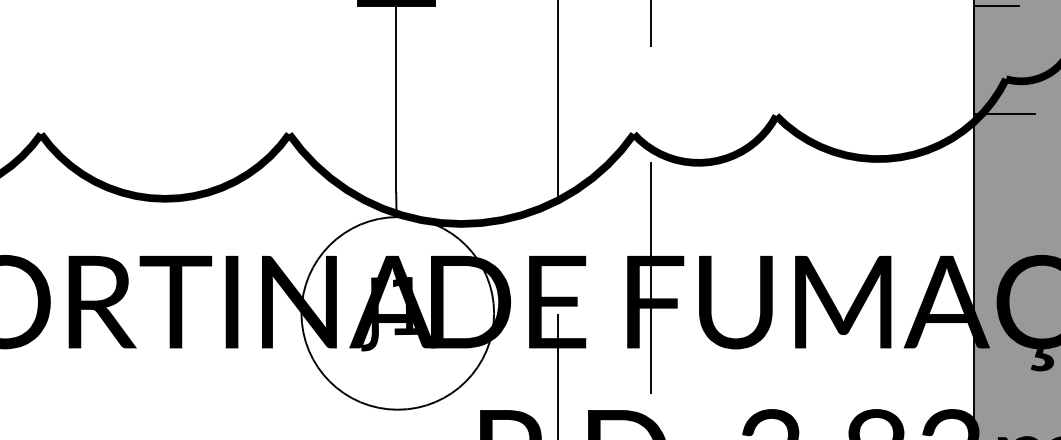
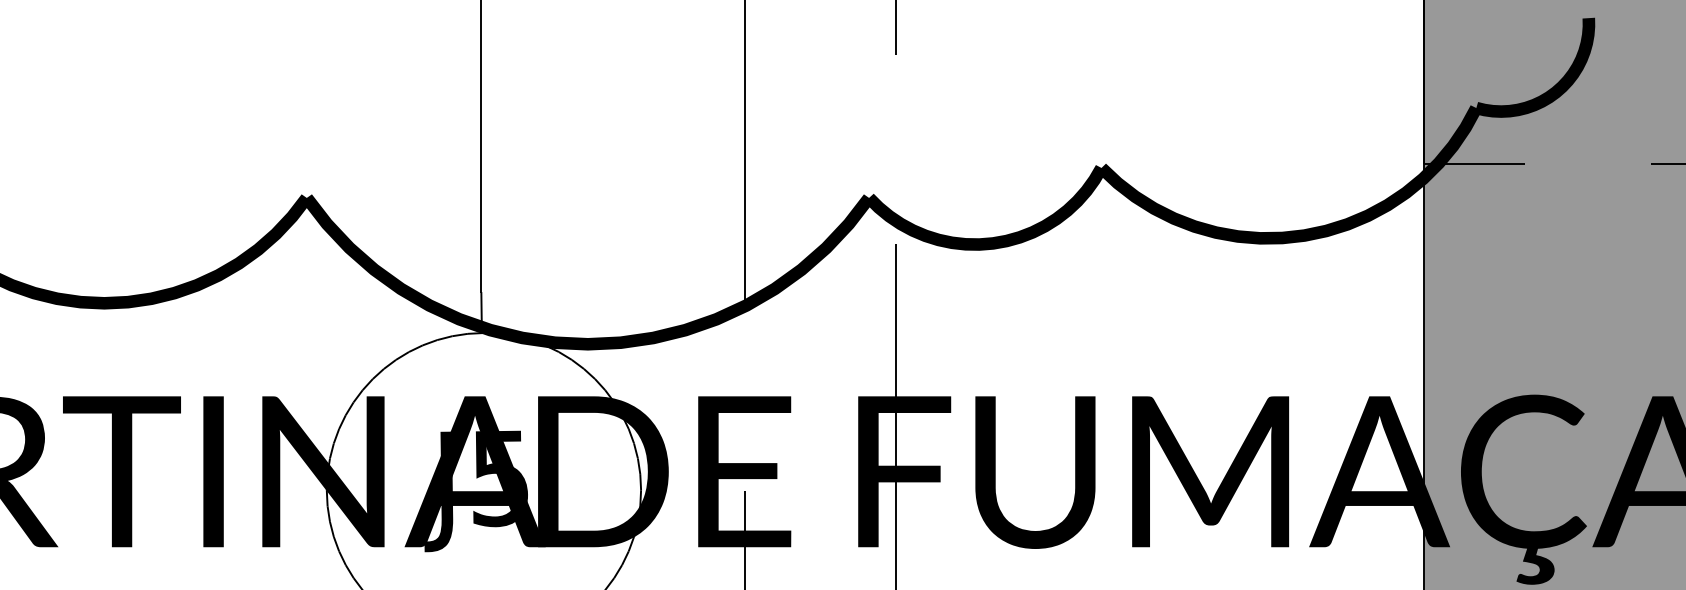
text: (407, 306) -> (499, 478), J1 -> J5

